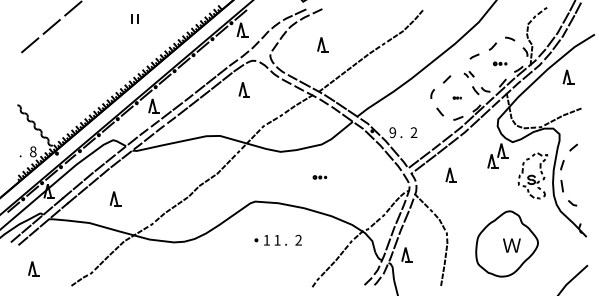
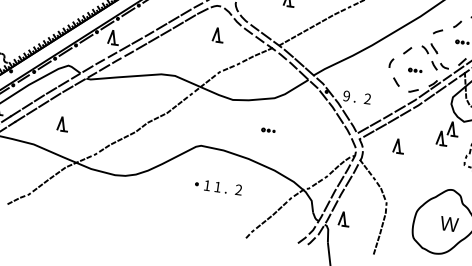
part: (468, 74) -> (429, 48), size x1.67
part: (243, 89) -> (217, 34), moved
part: (457, 97) -> (415, 70), size x1.67

